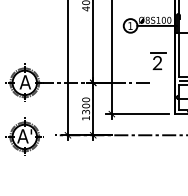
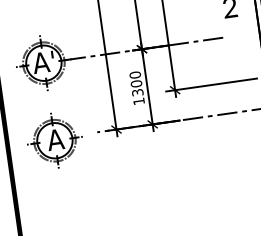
text: (24, 82) -> (43, 62), A -> A'
text: (24, 136) -> (54, 140), A' -> A

